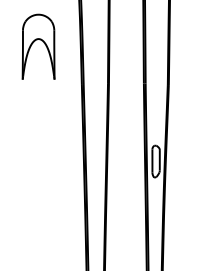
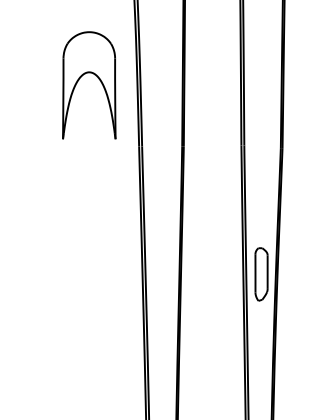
part: (38, 46) -> (89, 84), moved

